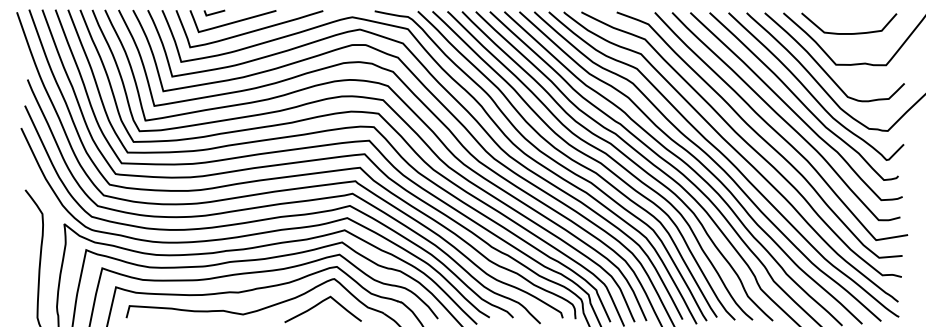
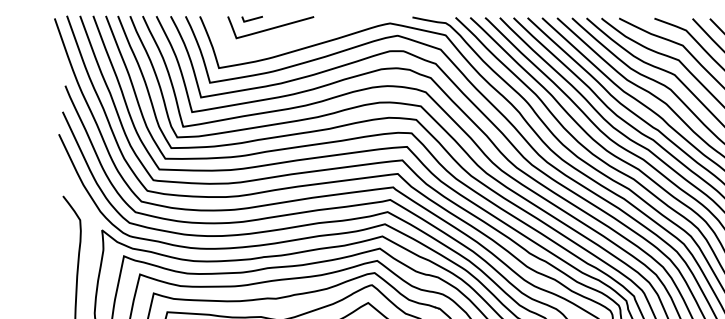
curve: (249, 31) -> (287, 37), removed

